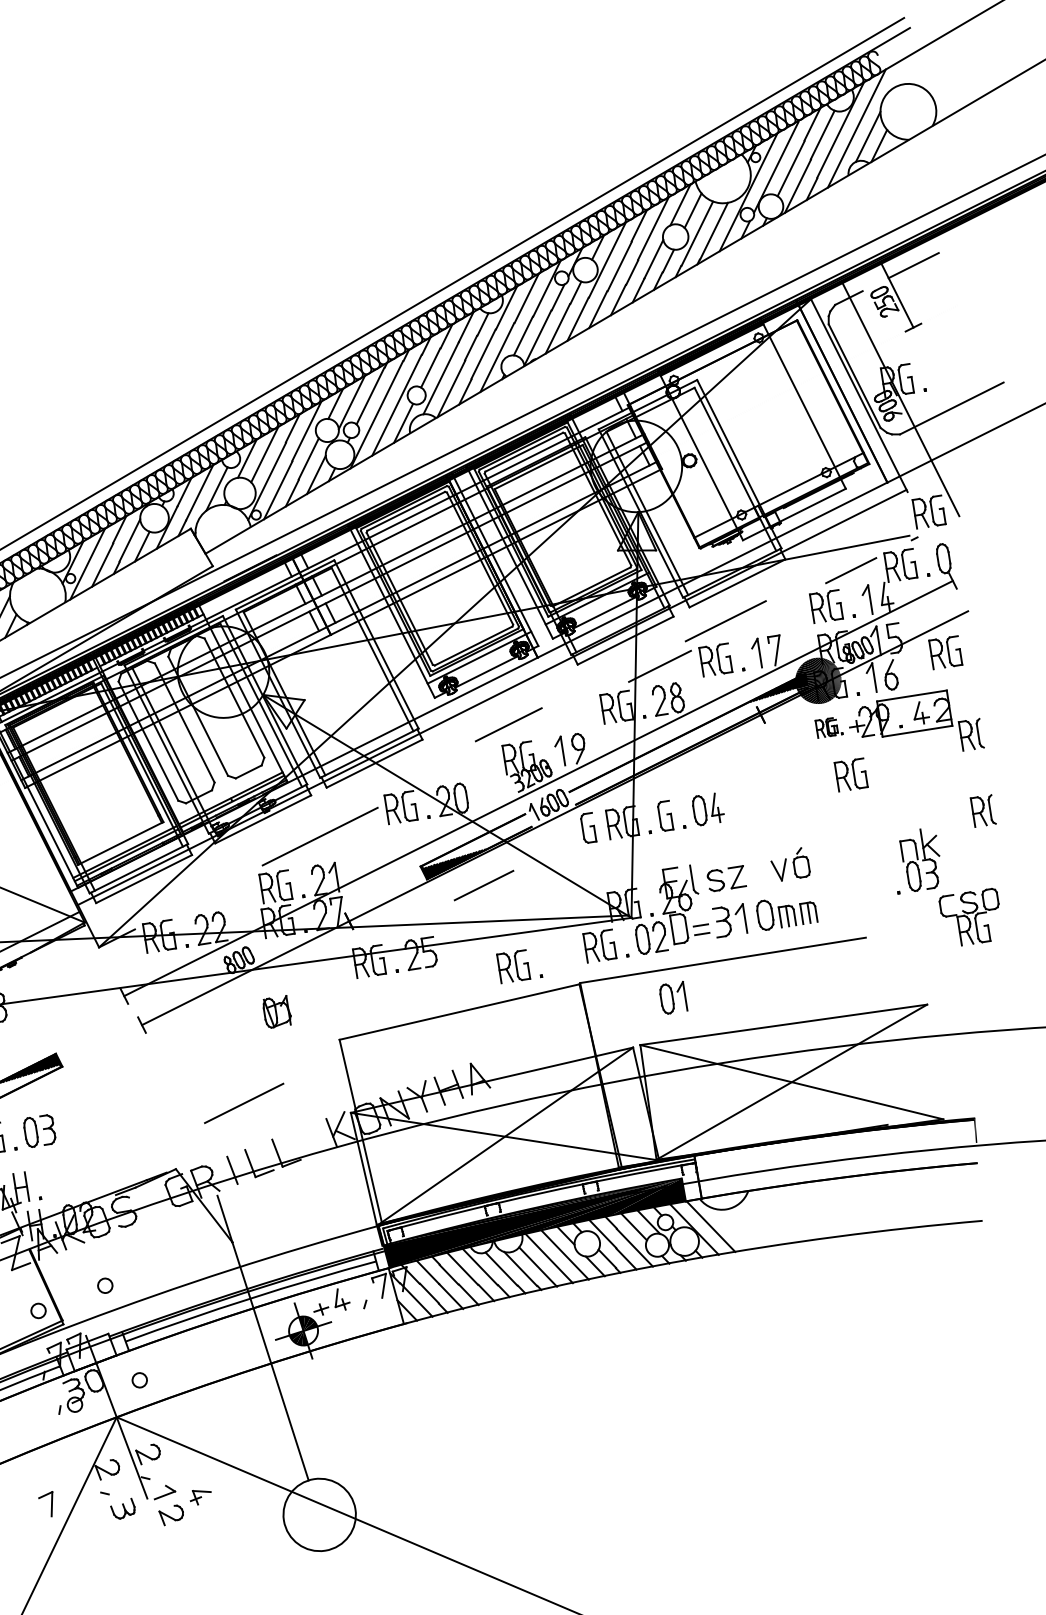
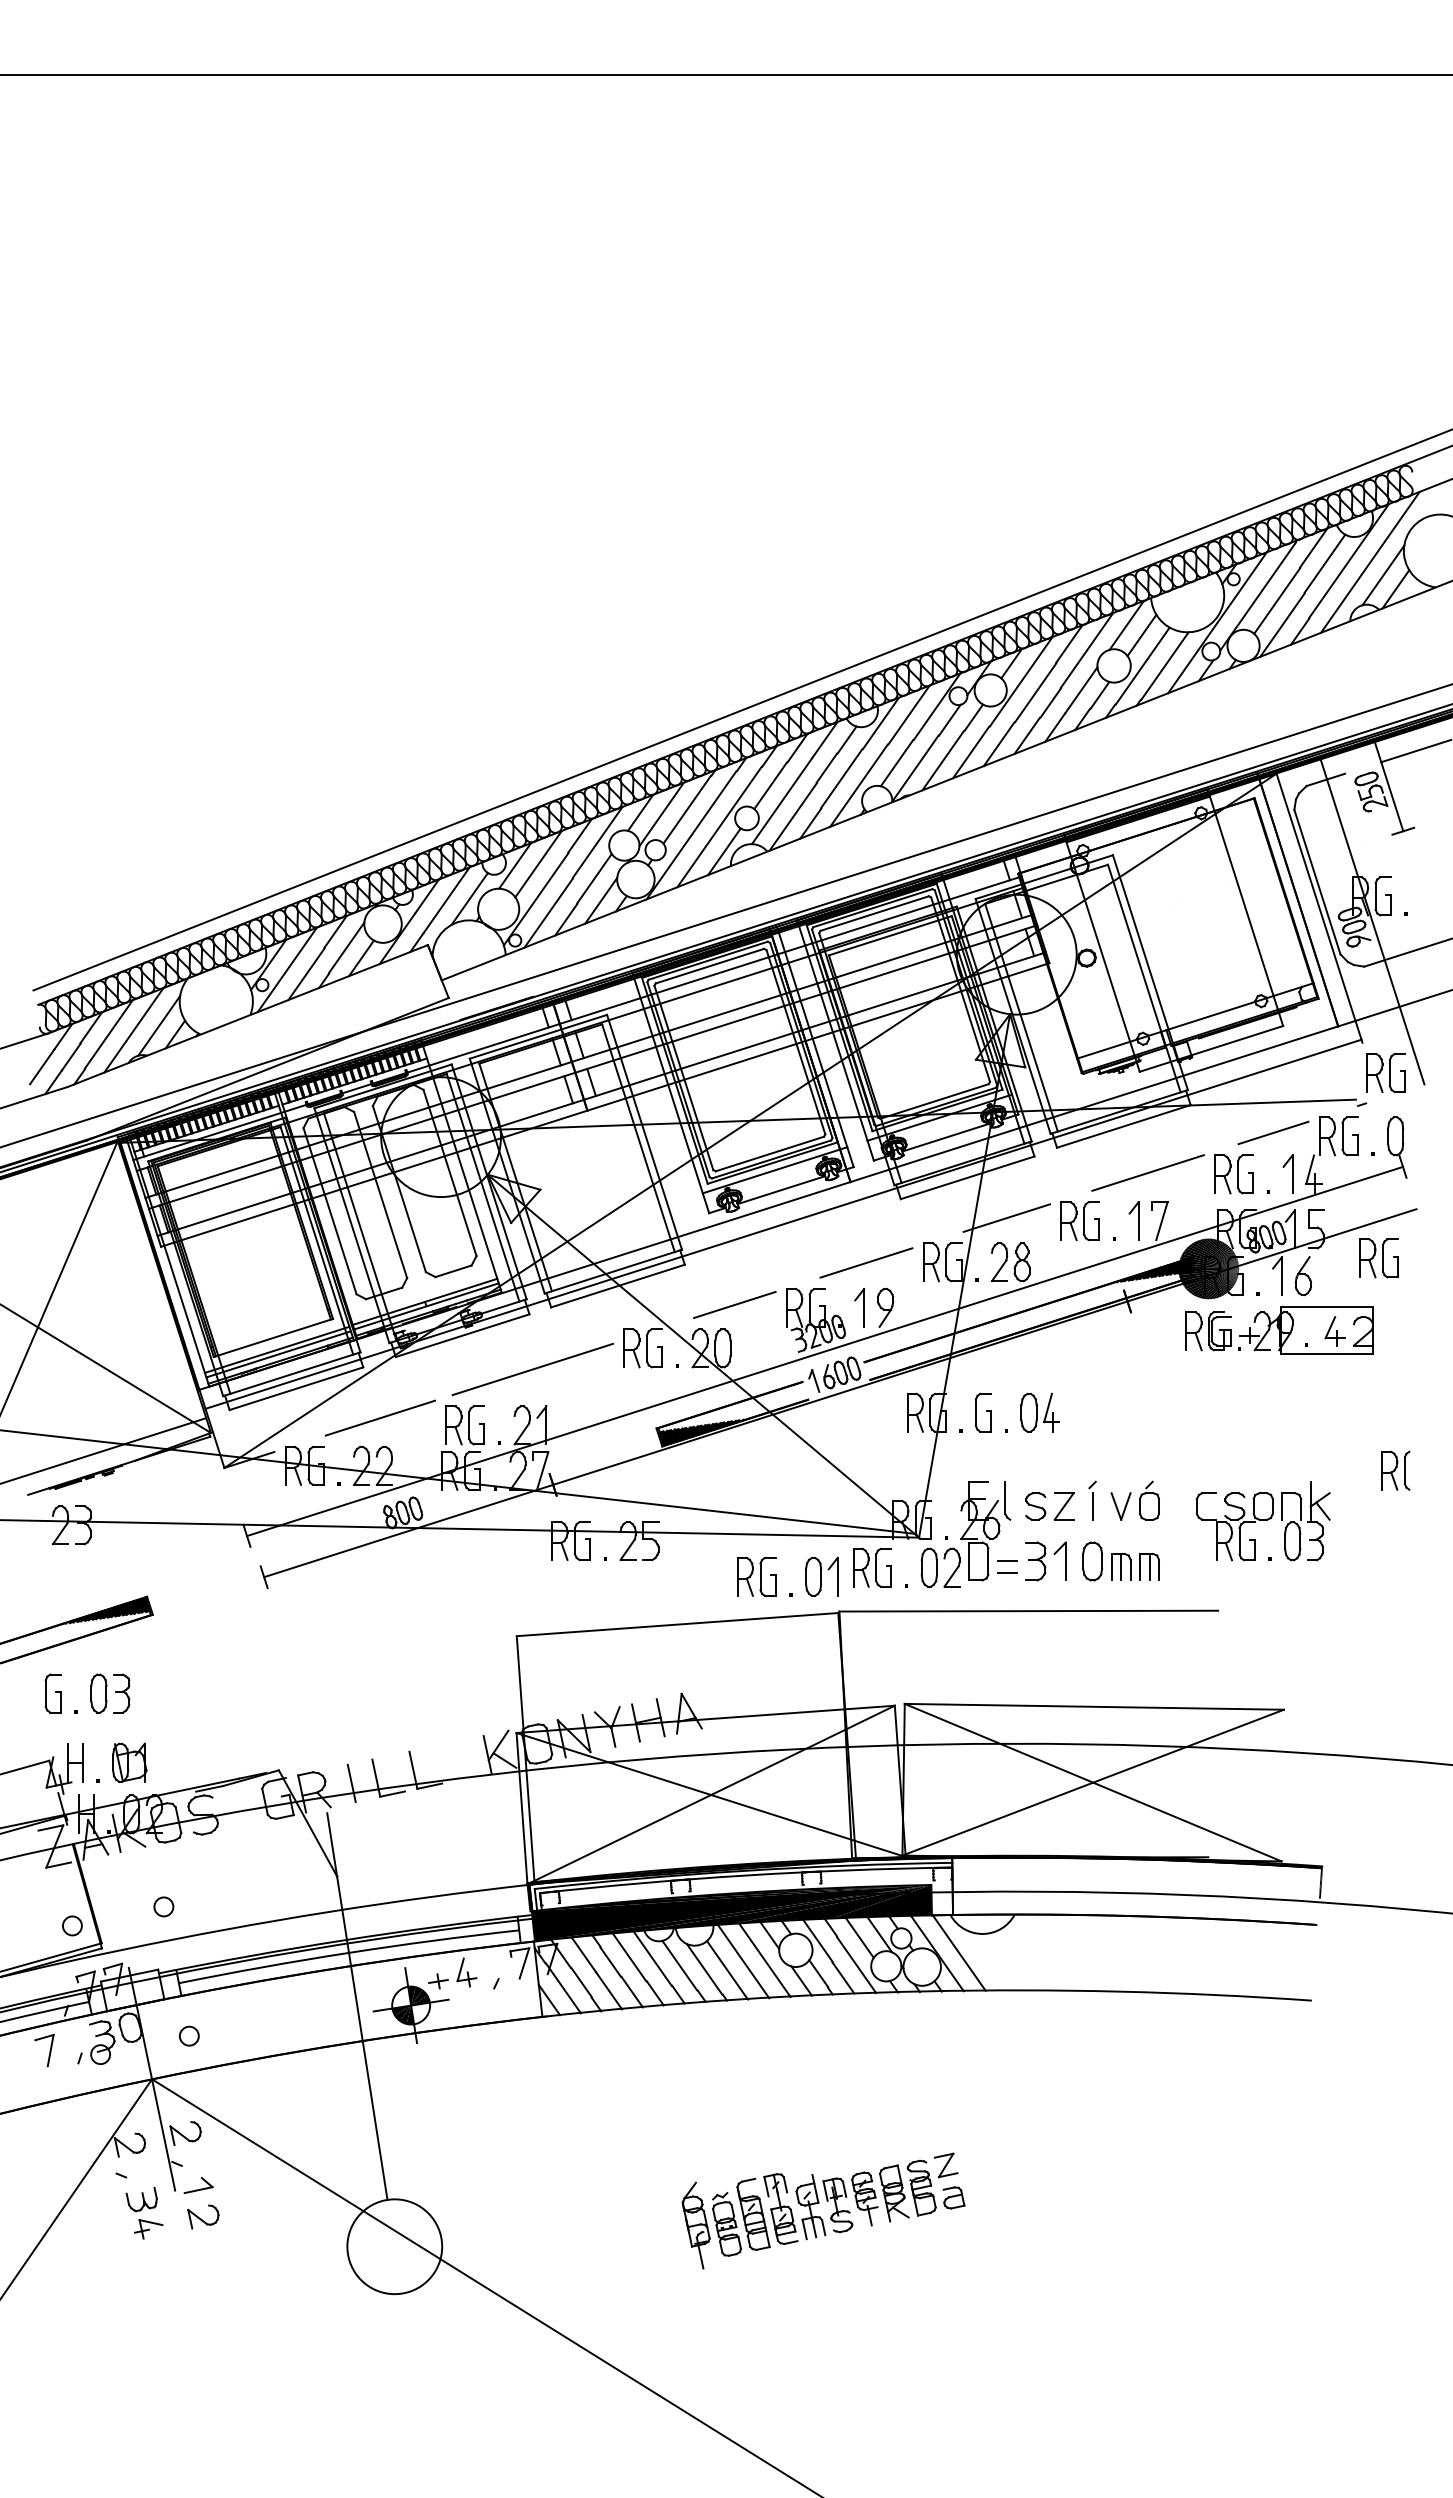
line: (725, 620) -> (1147, 1172), moved
line: (508, 724) -> (866, 1262), moved
part: (828, 727) -> (1212, 1331), size x1.67
part: (971, 734) -> (1395, 1369), removed
part: (850, 775) -> (1231, 1397), removed
part: (588, 827) -> (881, 1412), removed
part: (758, 869) -> (1092, 1500), added
line: (483, 885) -> (734, 1304), moved
part: (971, 917) -> (1234, 1526), moved
part: (672, 997) -> (821, 1576), moved
part: (277, 1011) -> (129, 1762), moved
line: (243, 1103) -> (379, 1417), moved
part: (637, 1441) -> (820, 2216), added
part: (200, 1497) -> (148, 2229), moved
part: (47, 1504) -> (44, 2050), moved

